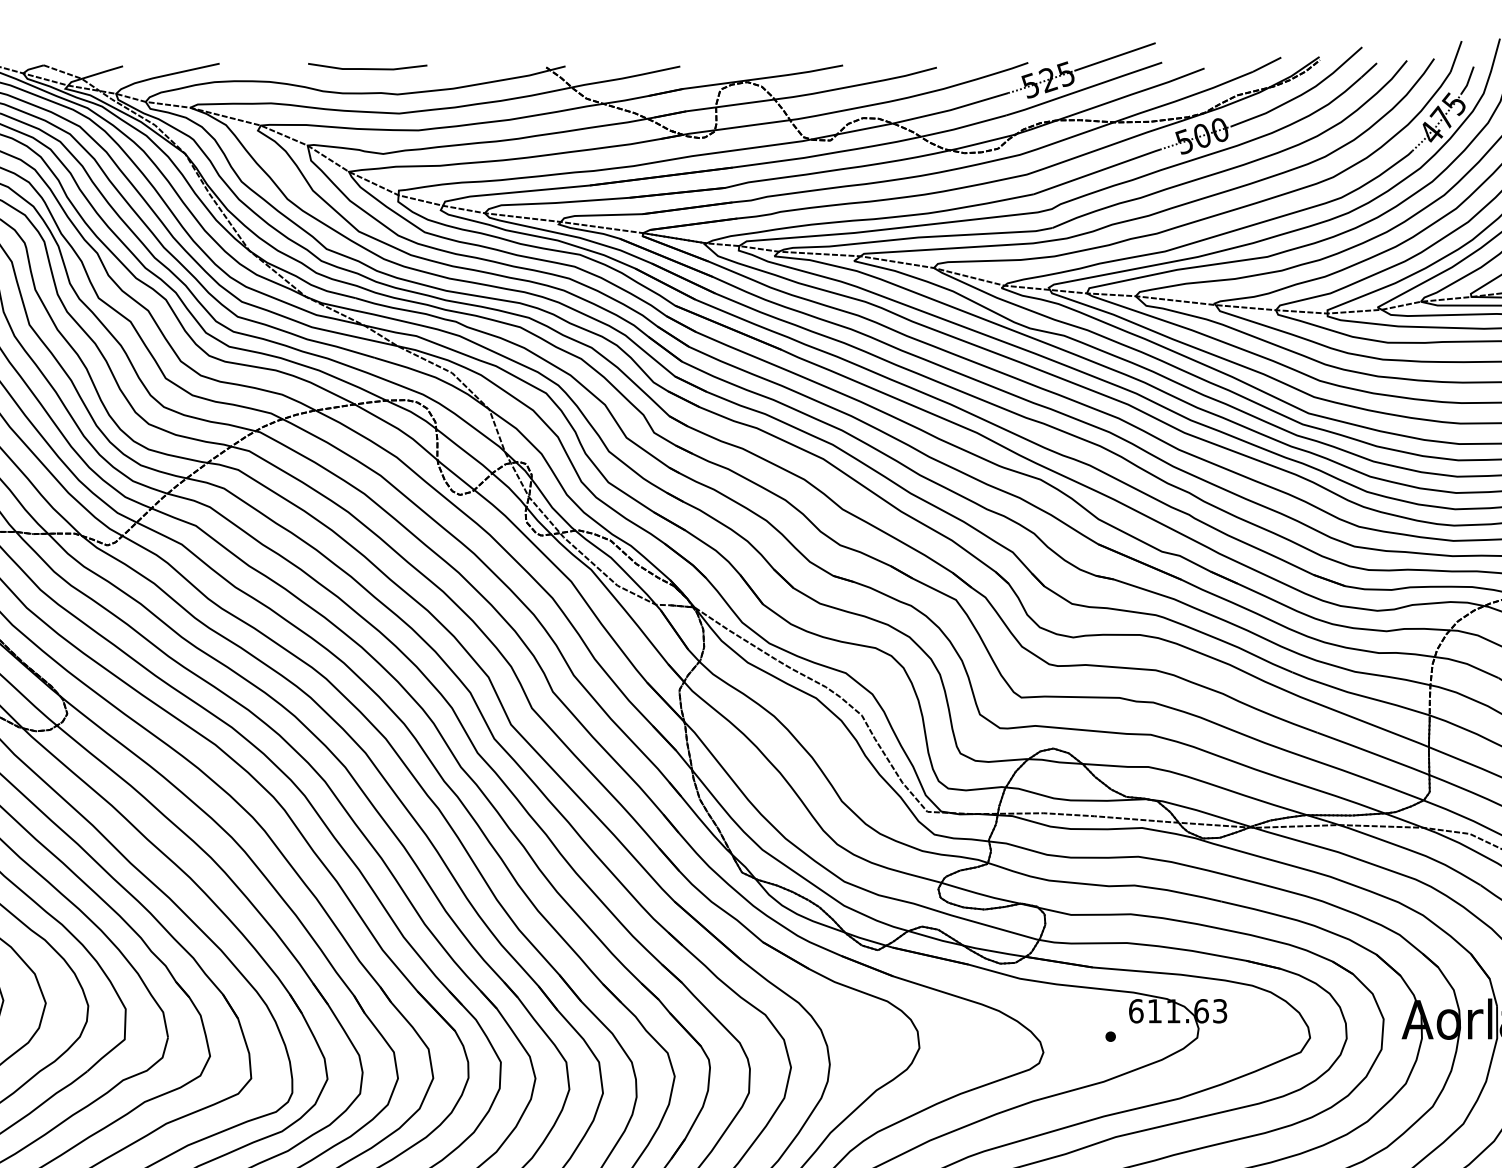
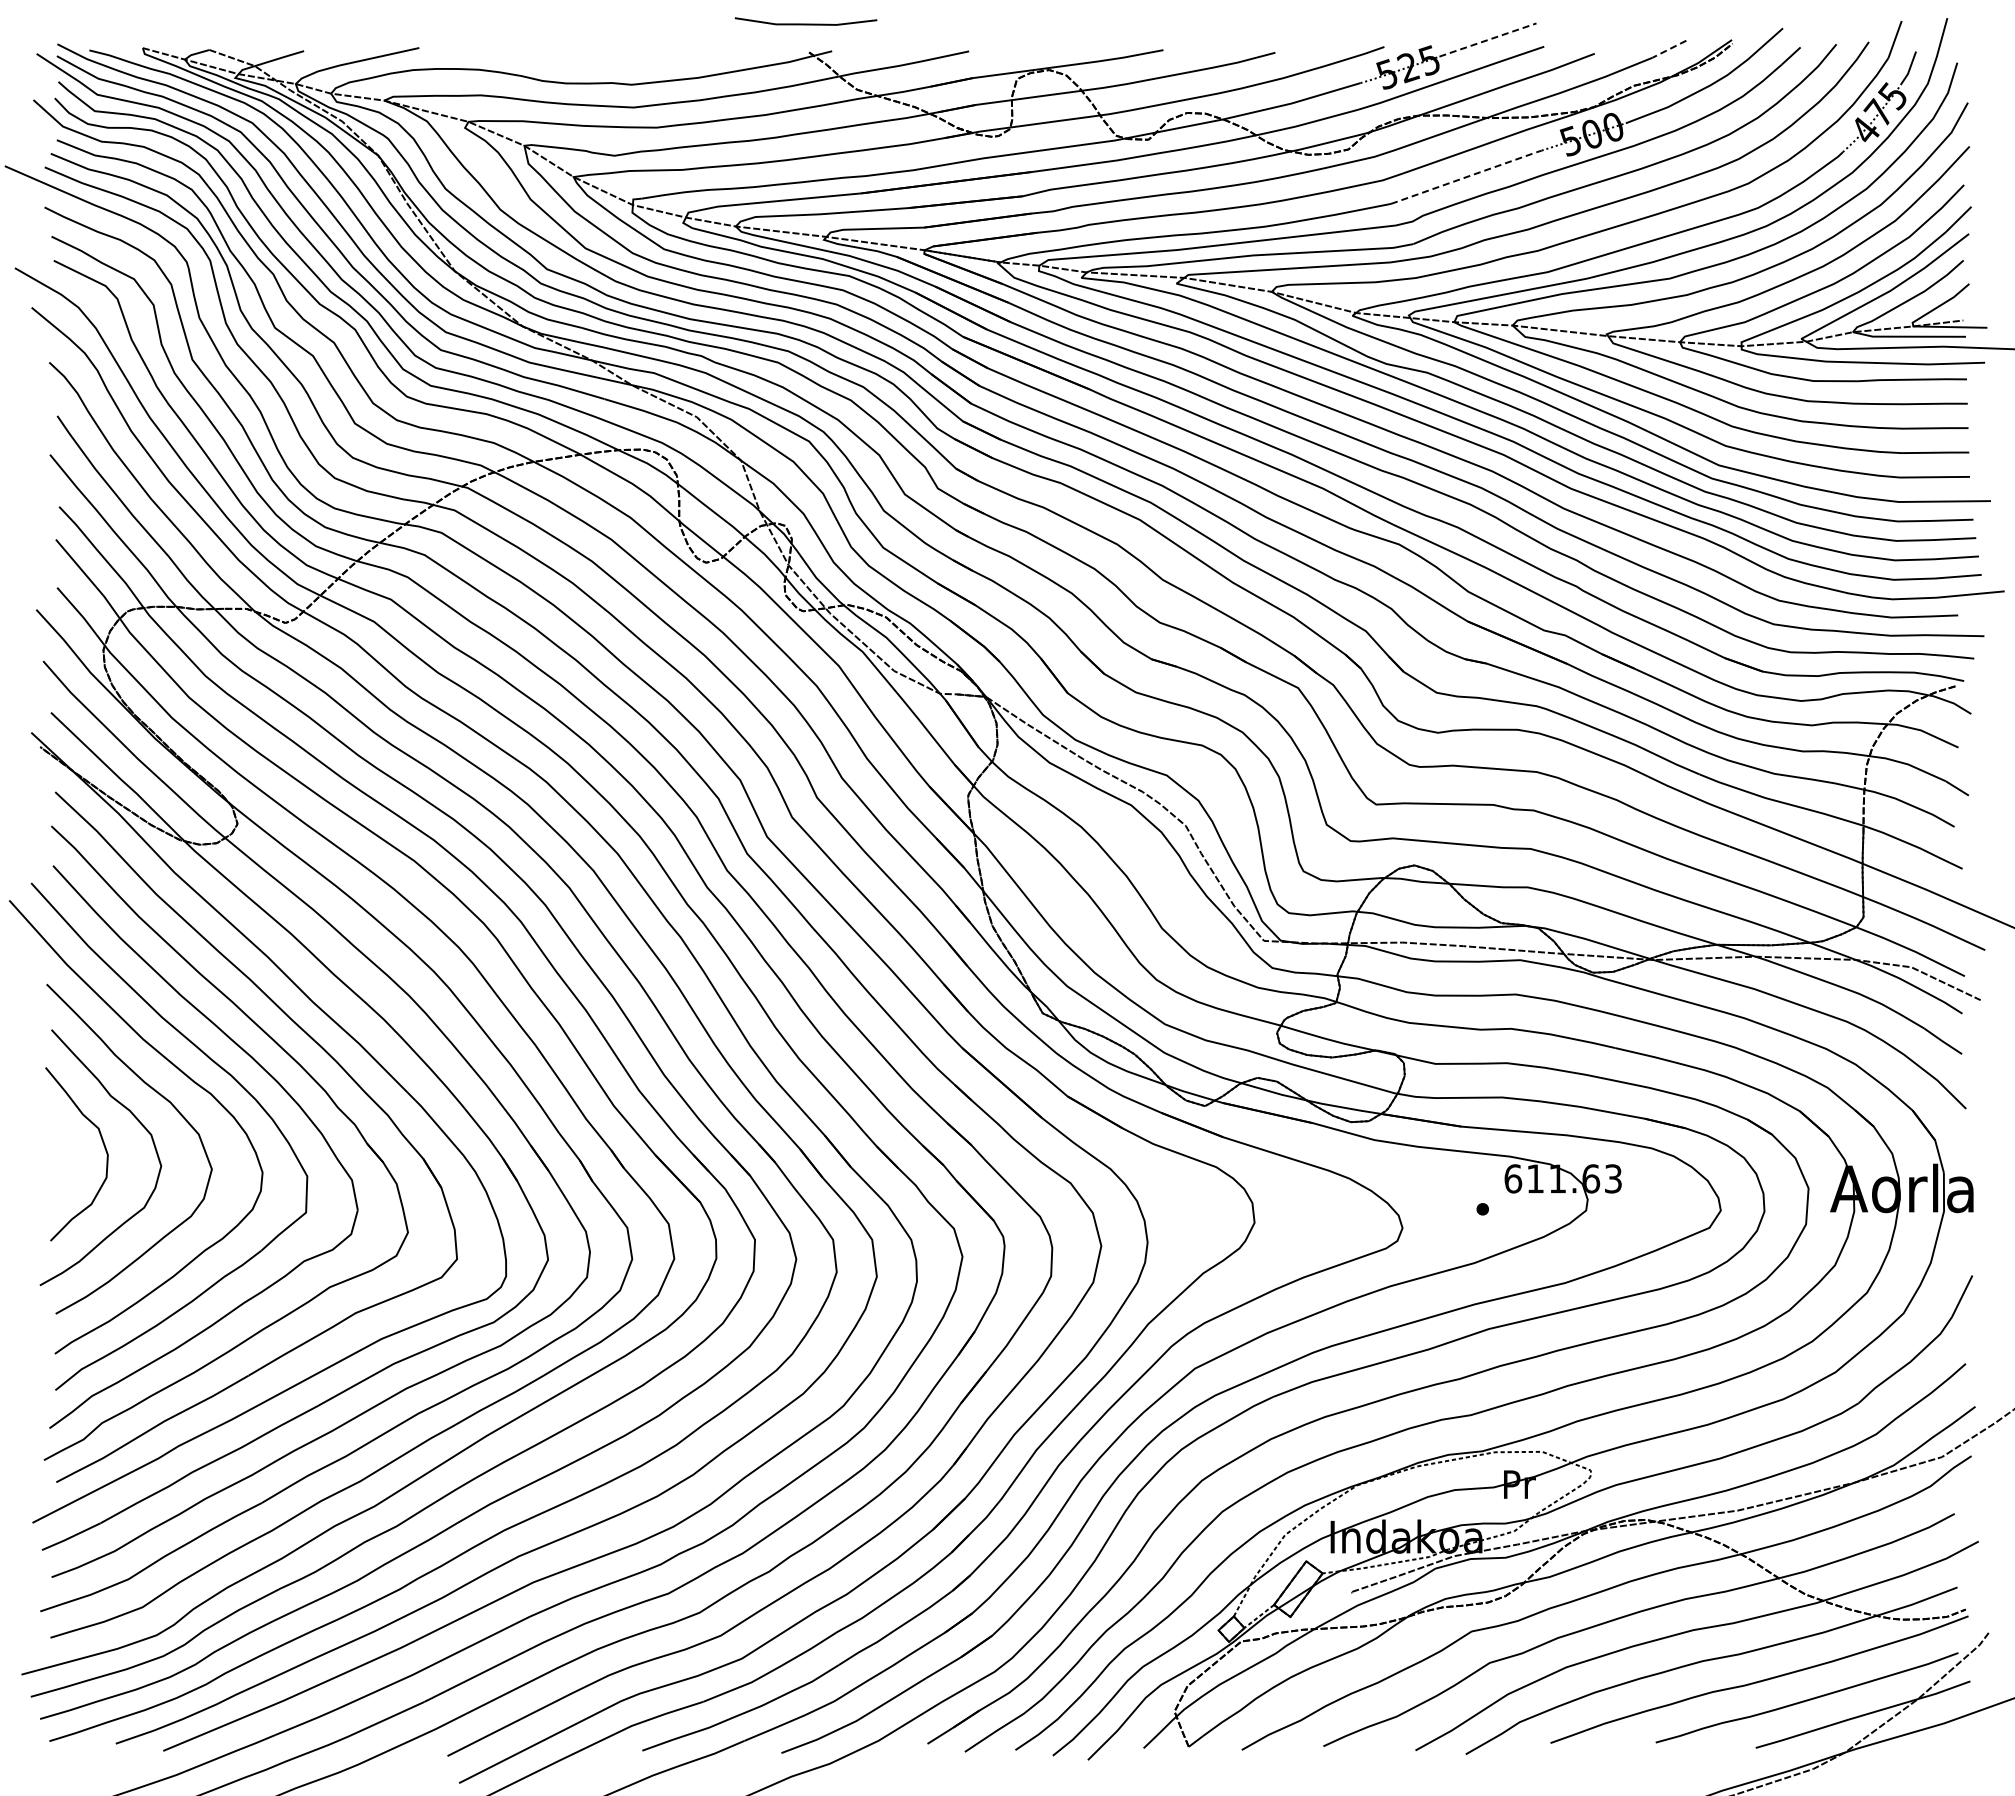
line: (1115, 56) -> (1488, 39), solid -> dashed
line: (1267, 64) -> (1669, 49), solid -> dashed
line: (367, 68) -> (805, 23), moved
line: (1097, 171) -> (1467, 176), solid -> dashed

